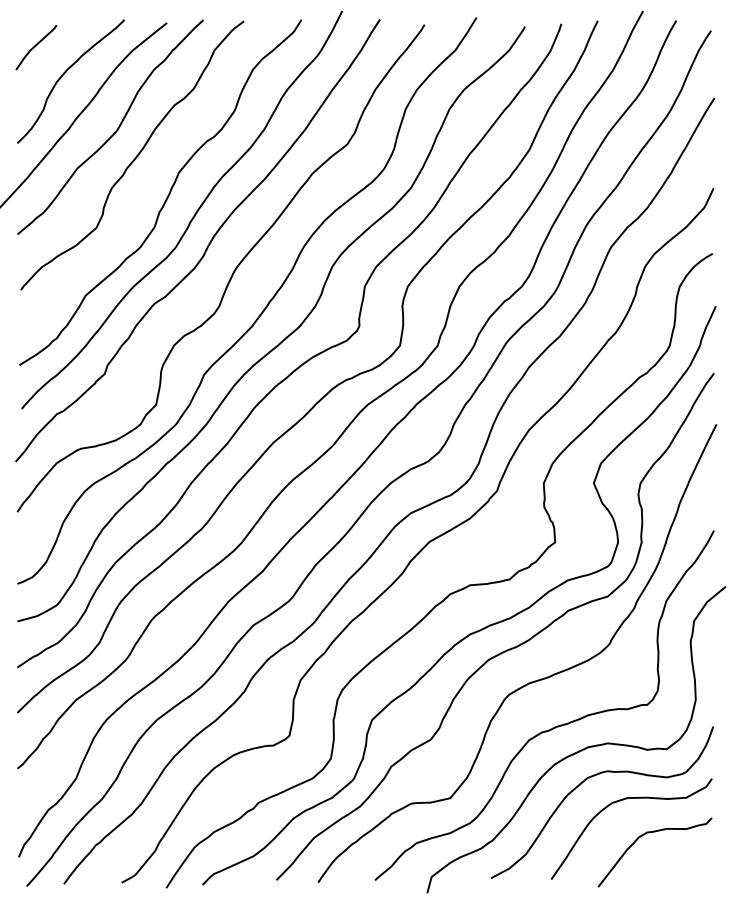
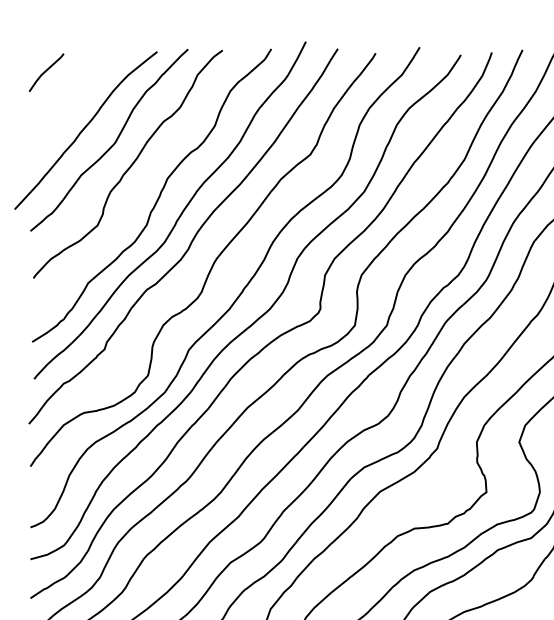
curve: (64, 74) -> (70, 95), removed

